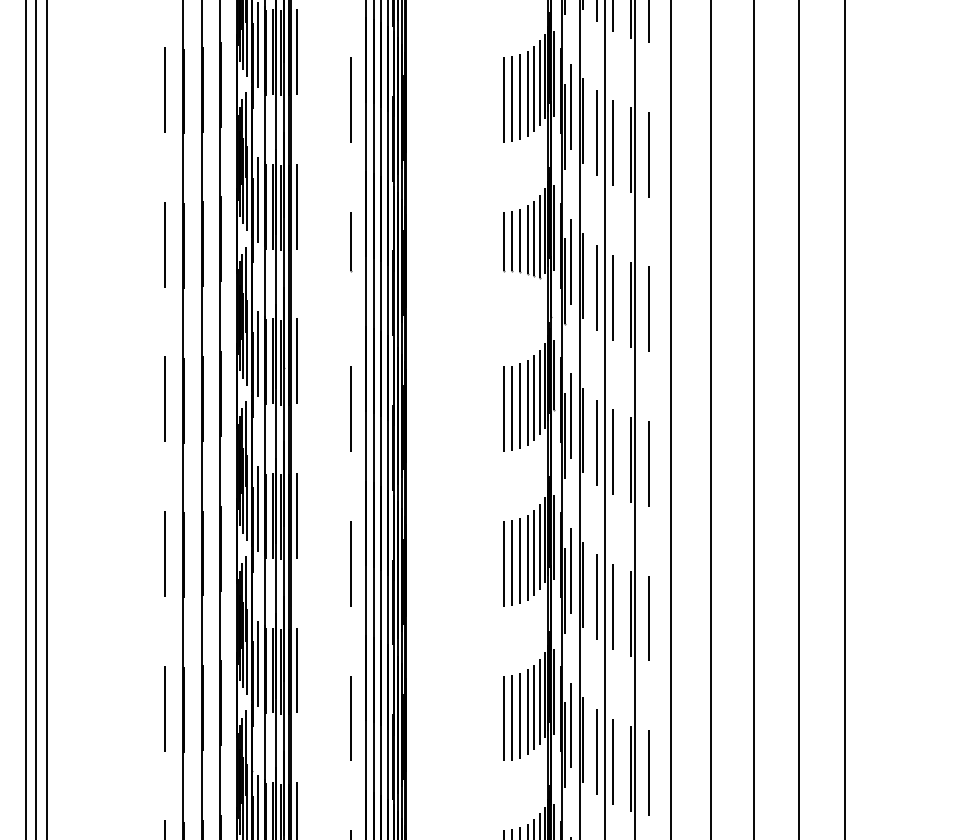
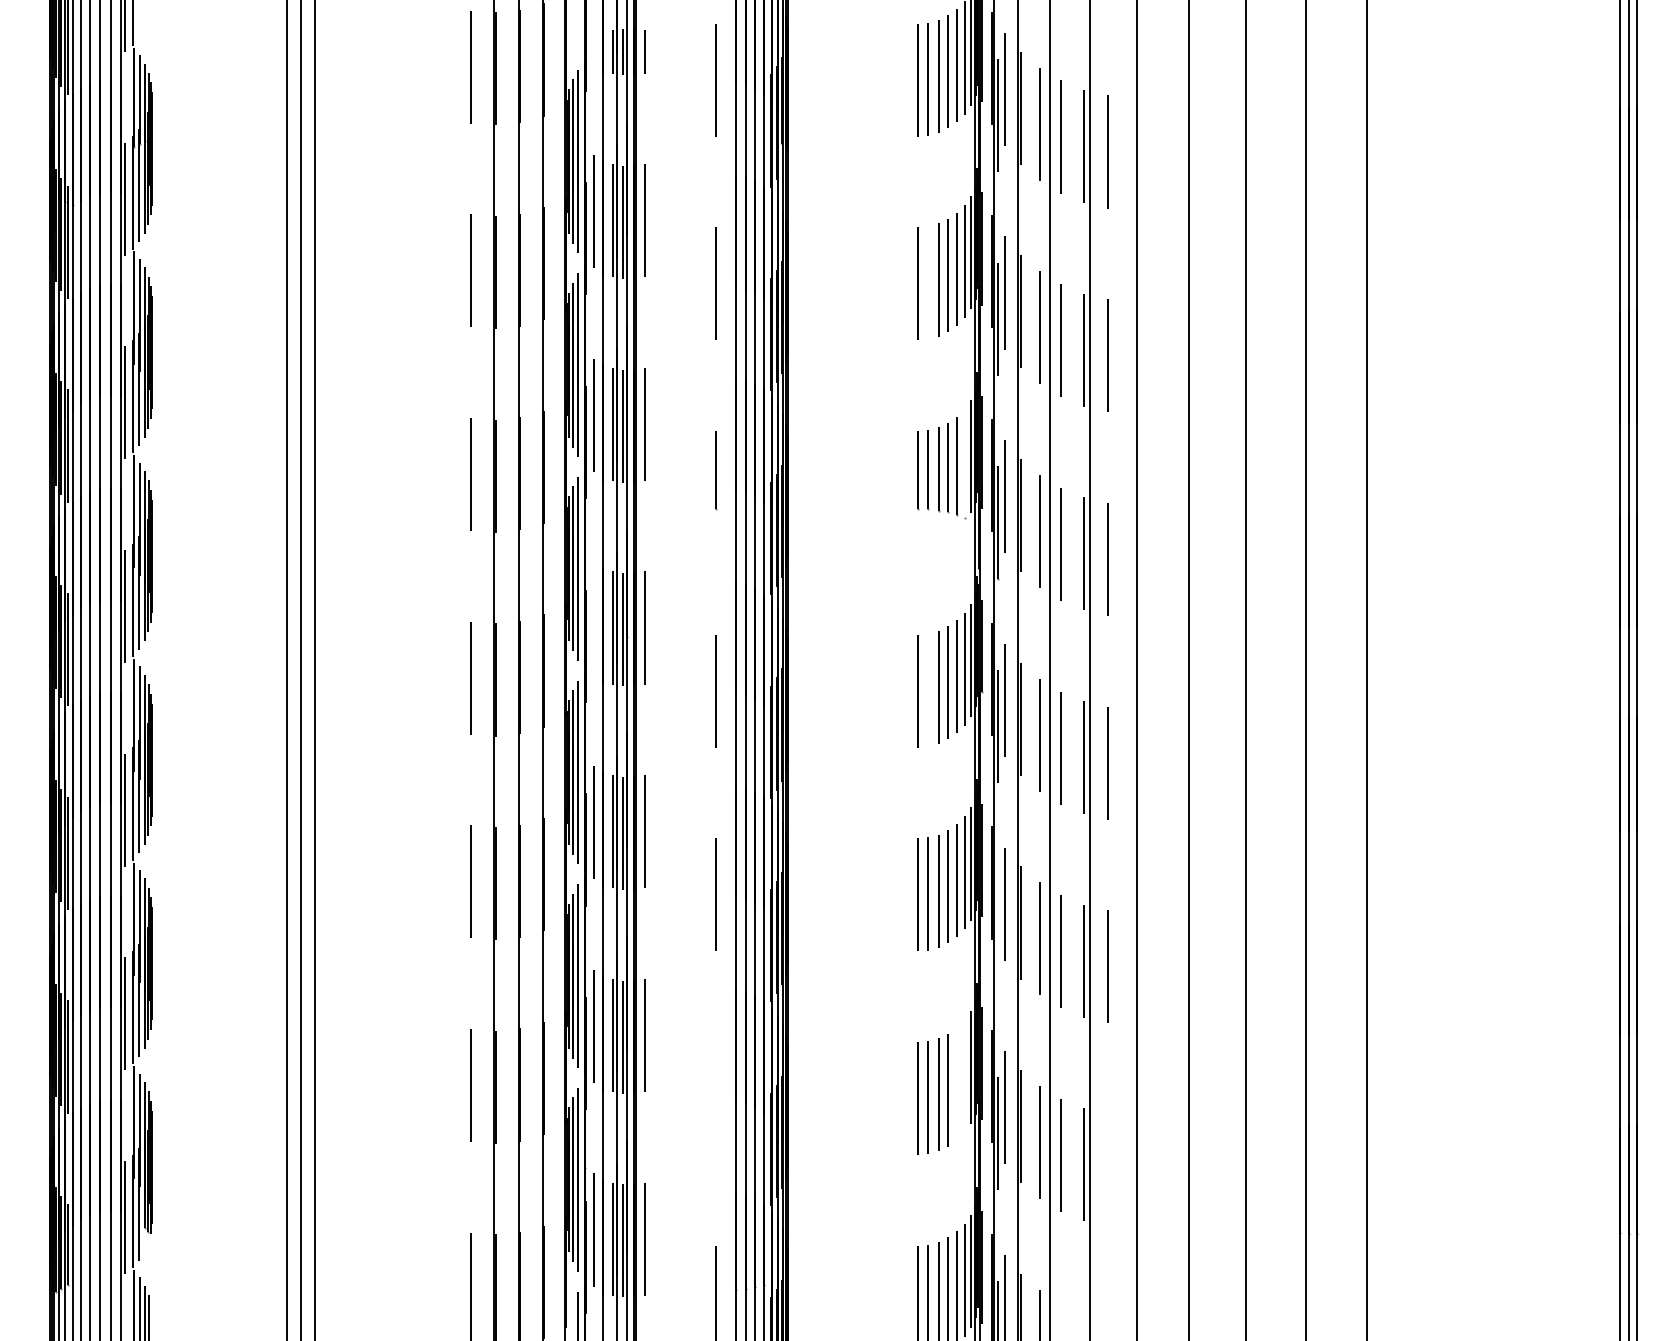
line: (512, 98) -> (928, 282), removed
line: (539, 236) -> (964, 463), removed
line: (258, 354) -> (593, 618), removed
line: (512, 407) -> (928, 689), removed
line: (564, 590) -> (997, 929), removed
line: (539, 701) -> (964, 1076), removed
line: (534, 707) -> (957, 1083), removed
line: (350, 718) -> (715, 1098), removed
line: (649, 773) -> (1108, 1170), removed

